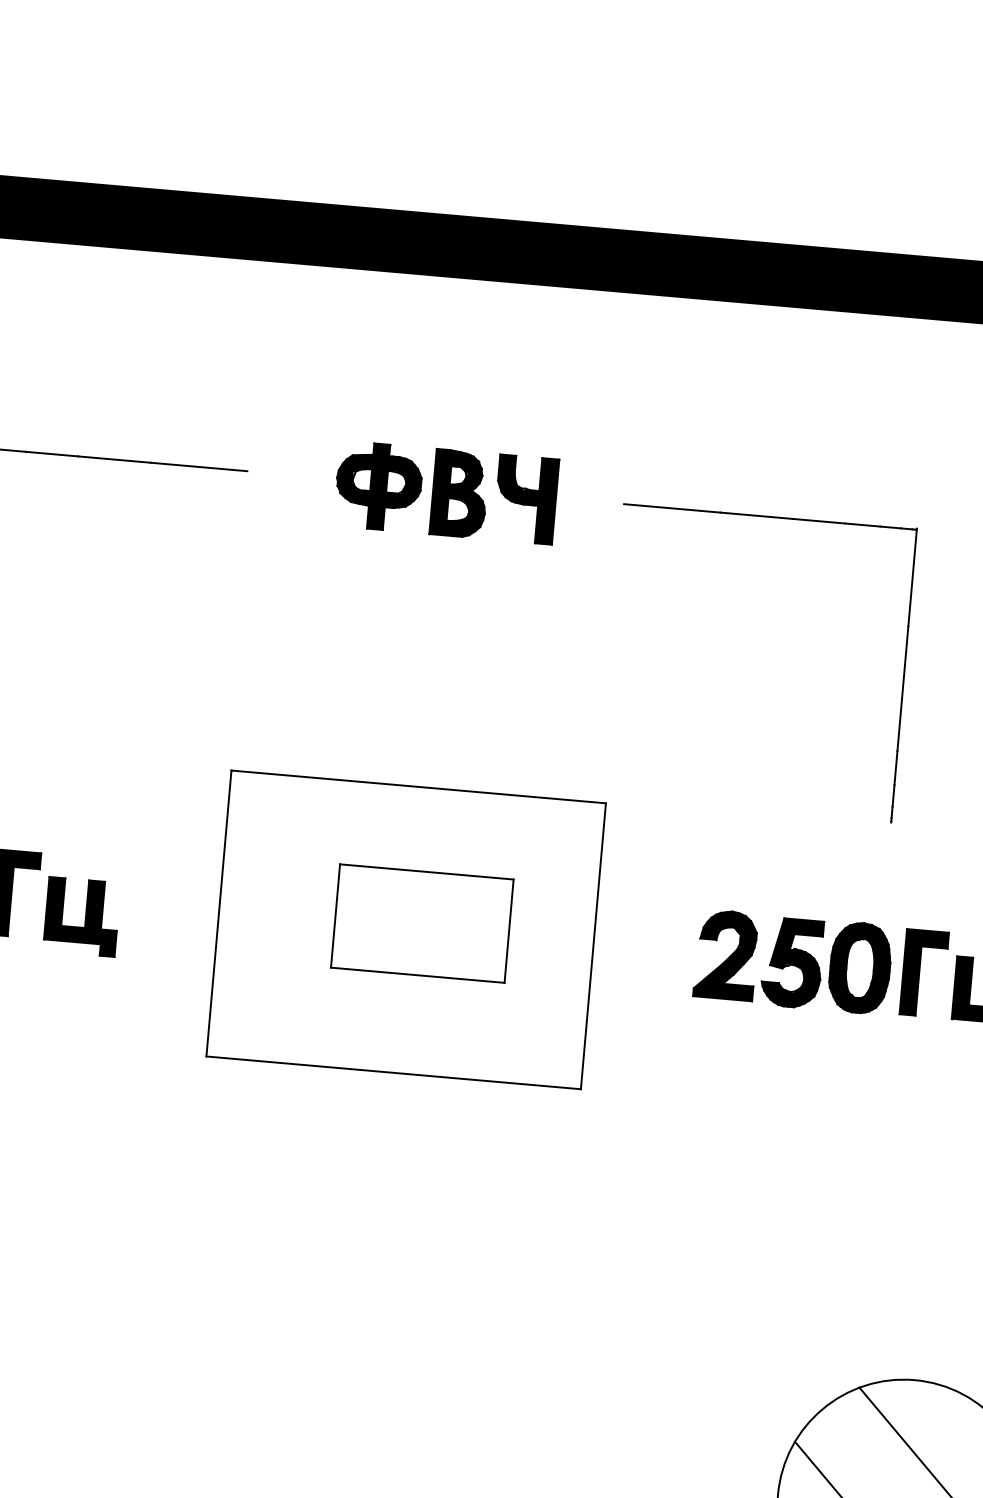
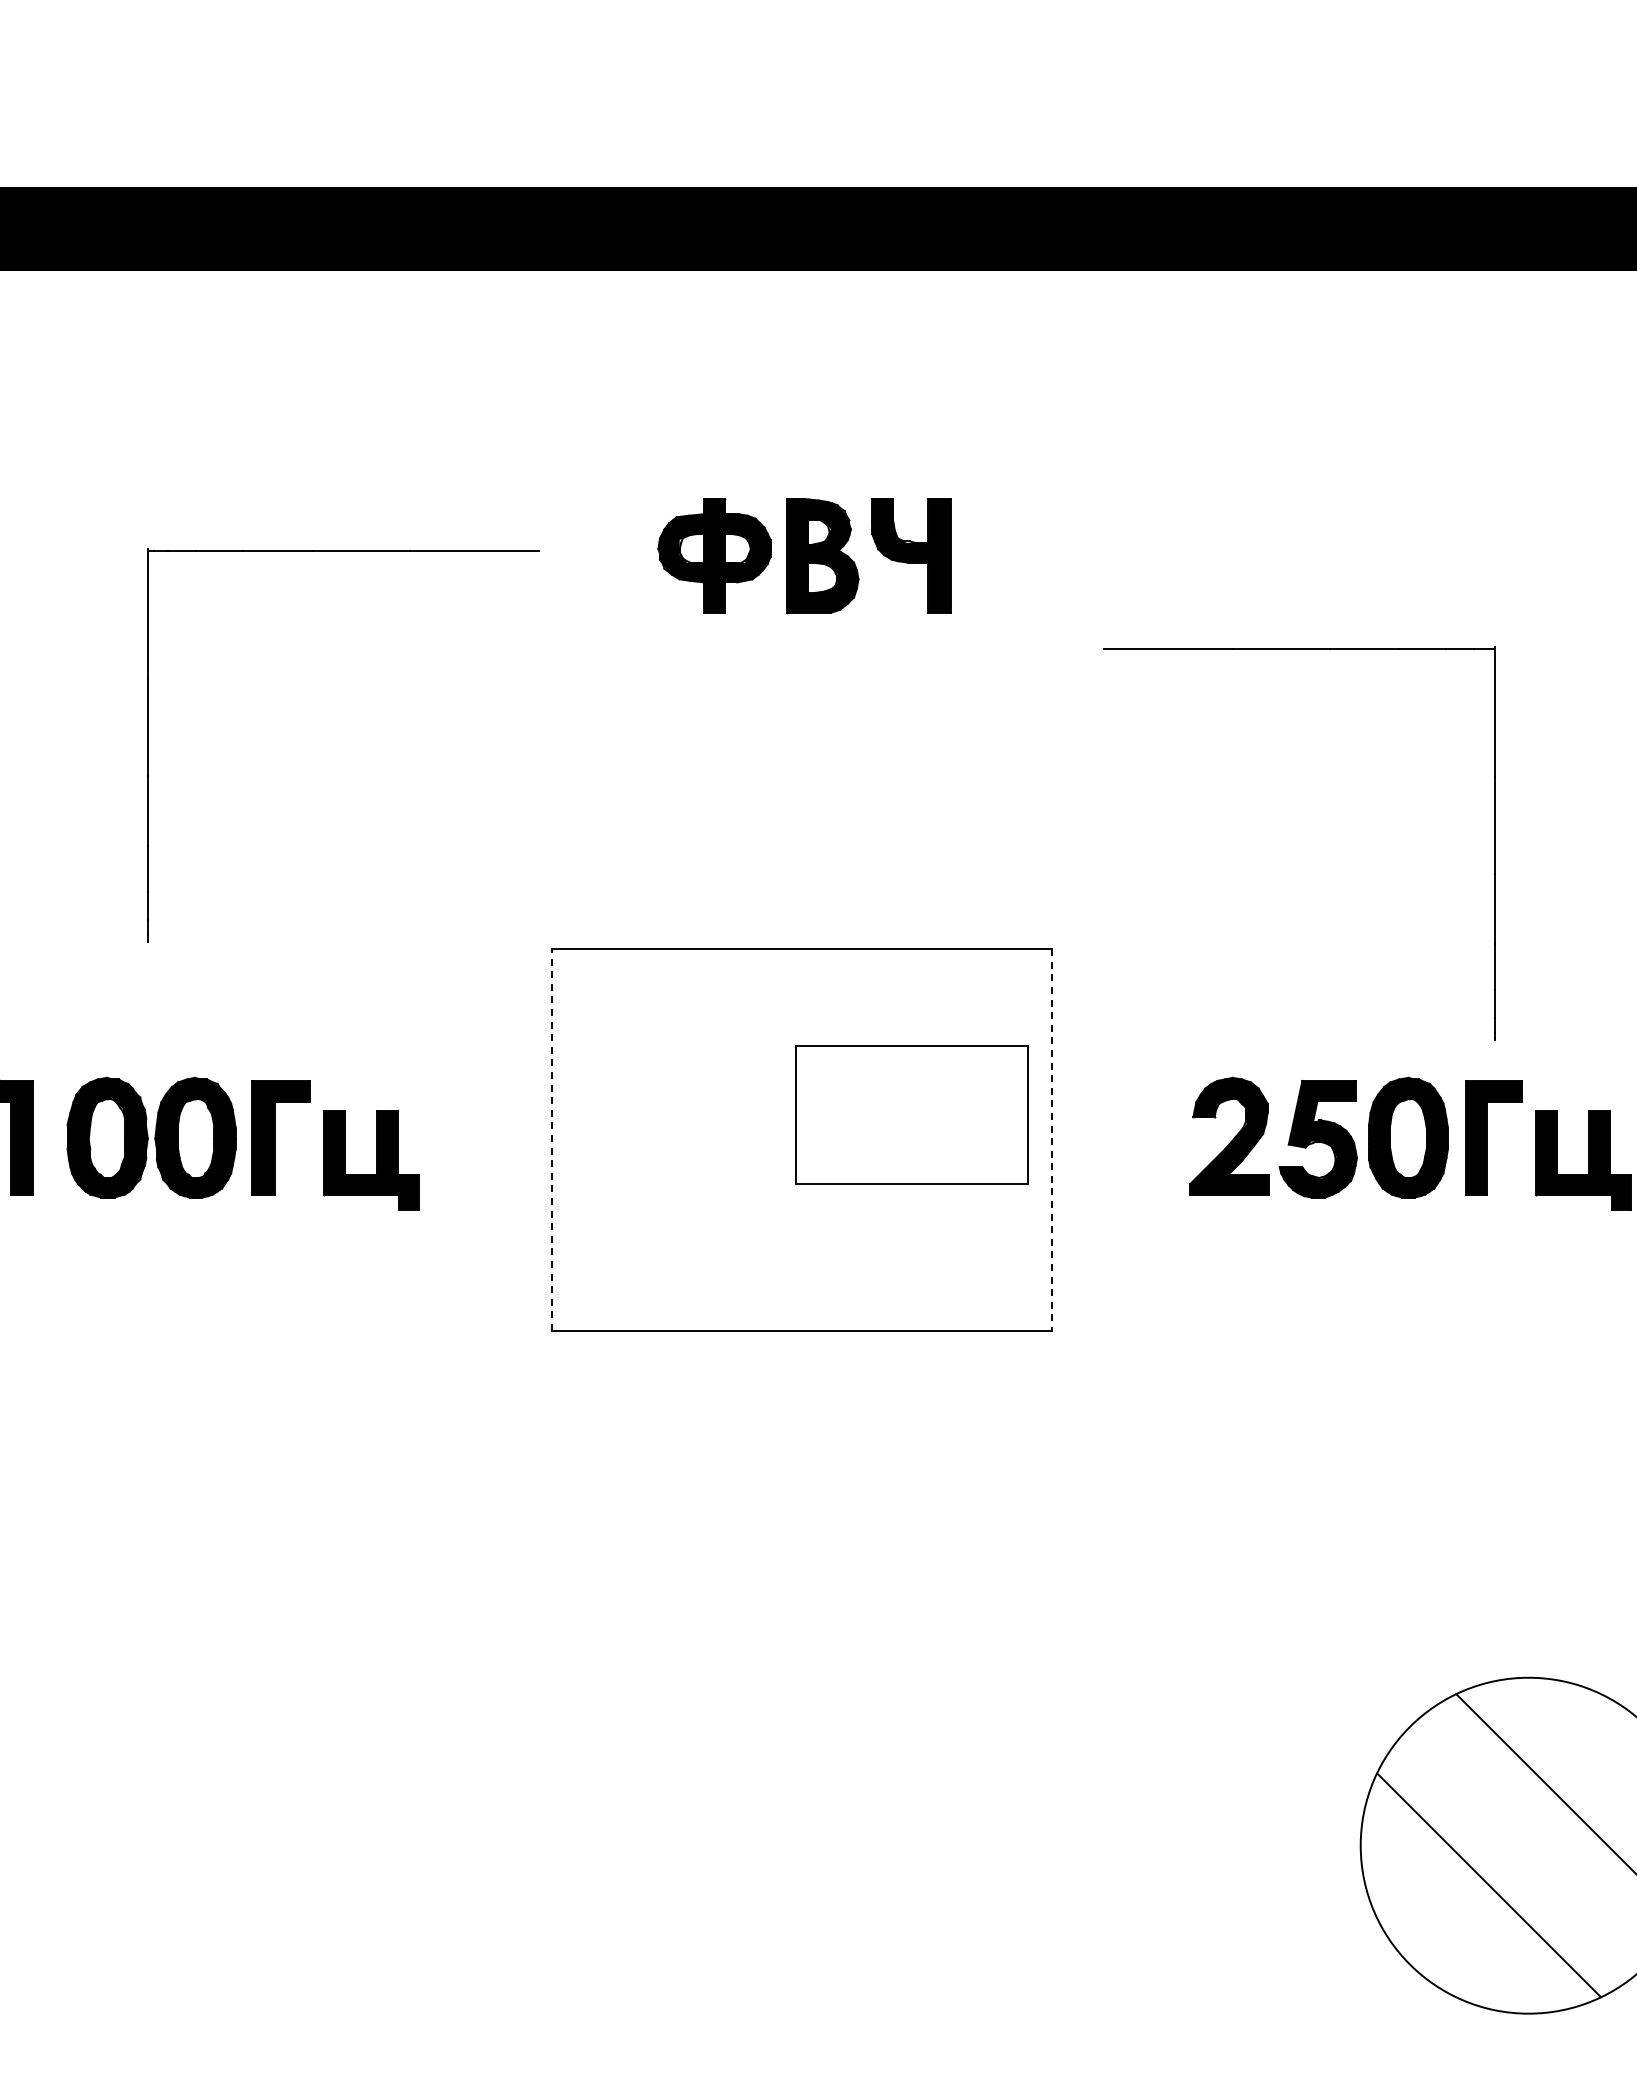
part: (770, 517) -> (1299, 649), moved
line: (218, 913) -> (552, 1140), solid -> dashed
part: (421, 923) -> (911, 1114), moved
line: (593, 946) -> (1052, 1140), solid -> dashed

